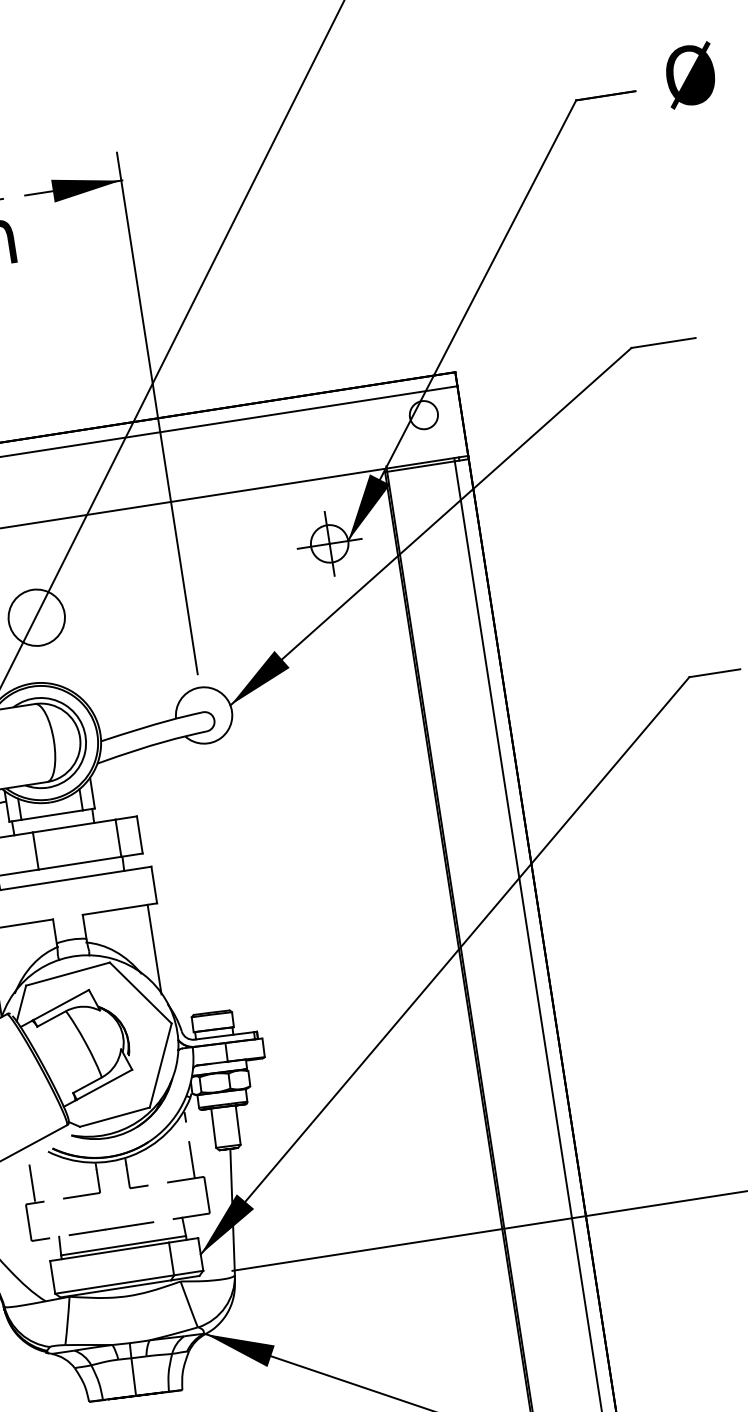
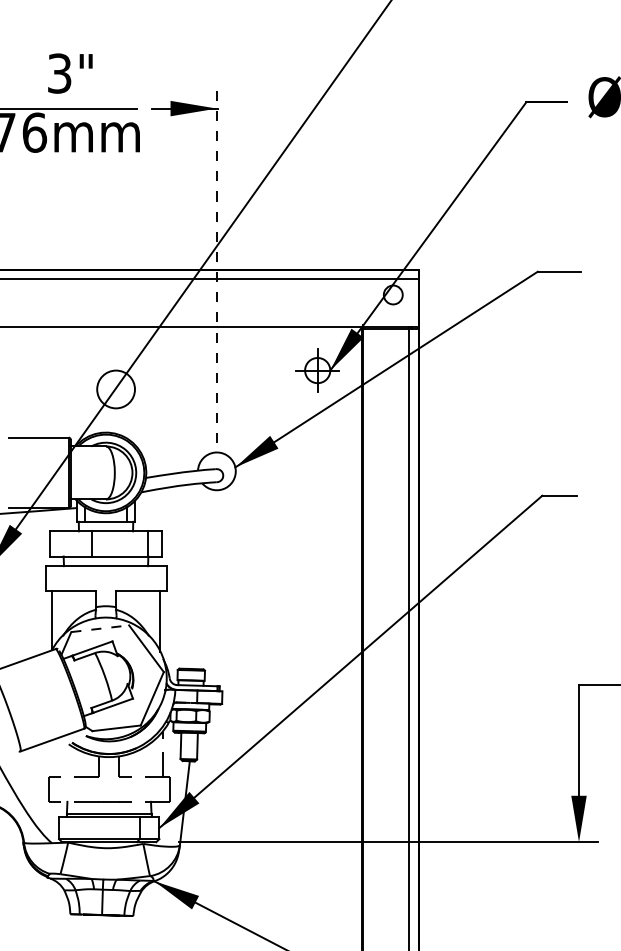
line: (156, 413) -> (216, 266), solid -> dashed
line: (68, 973) -> (100, 628), solid -> dashed
line: (32, 1183) -> (55, 763), removed

